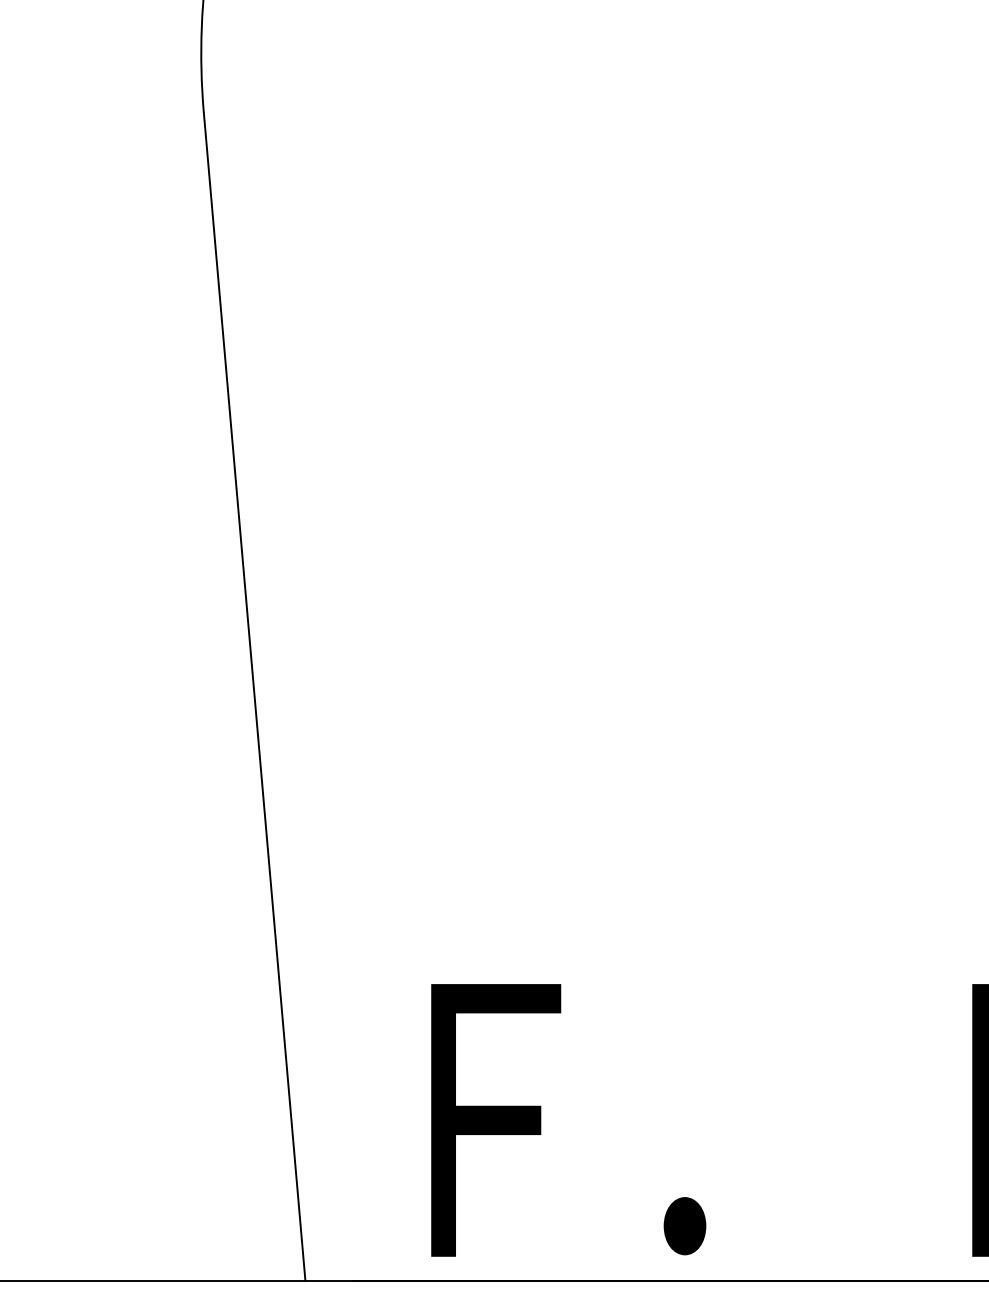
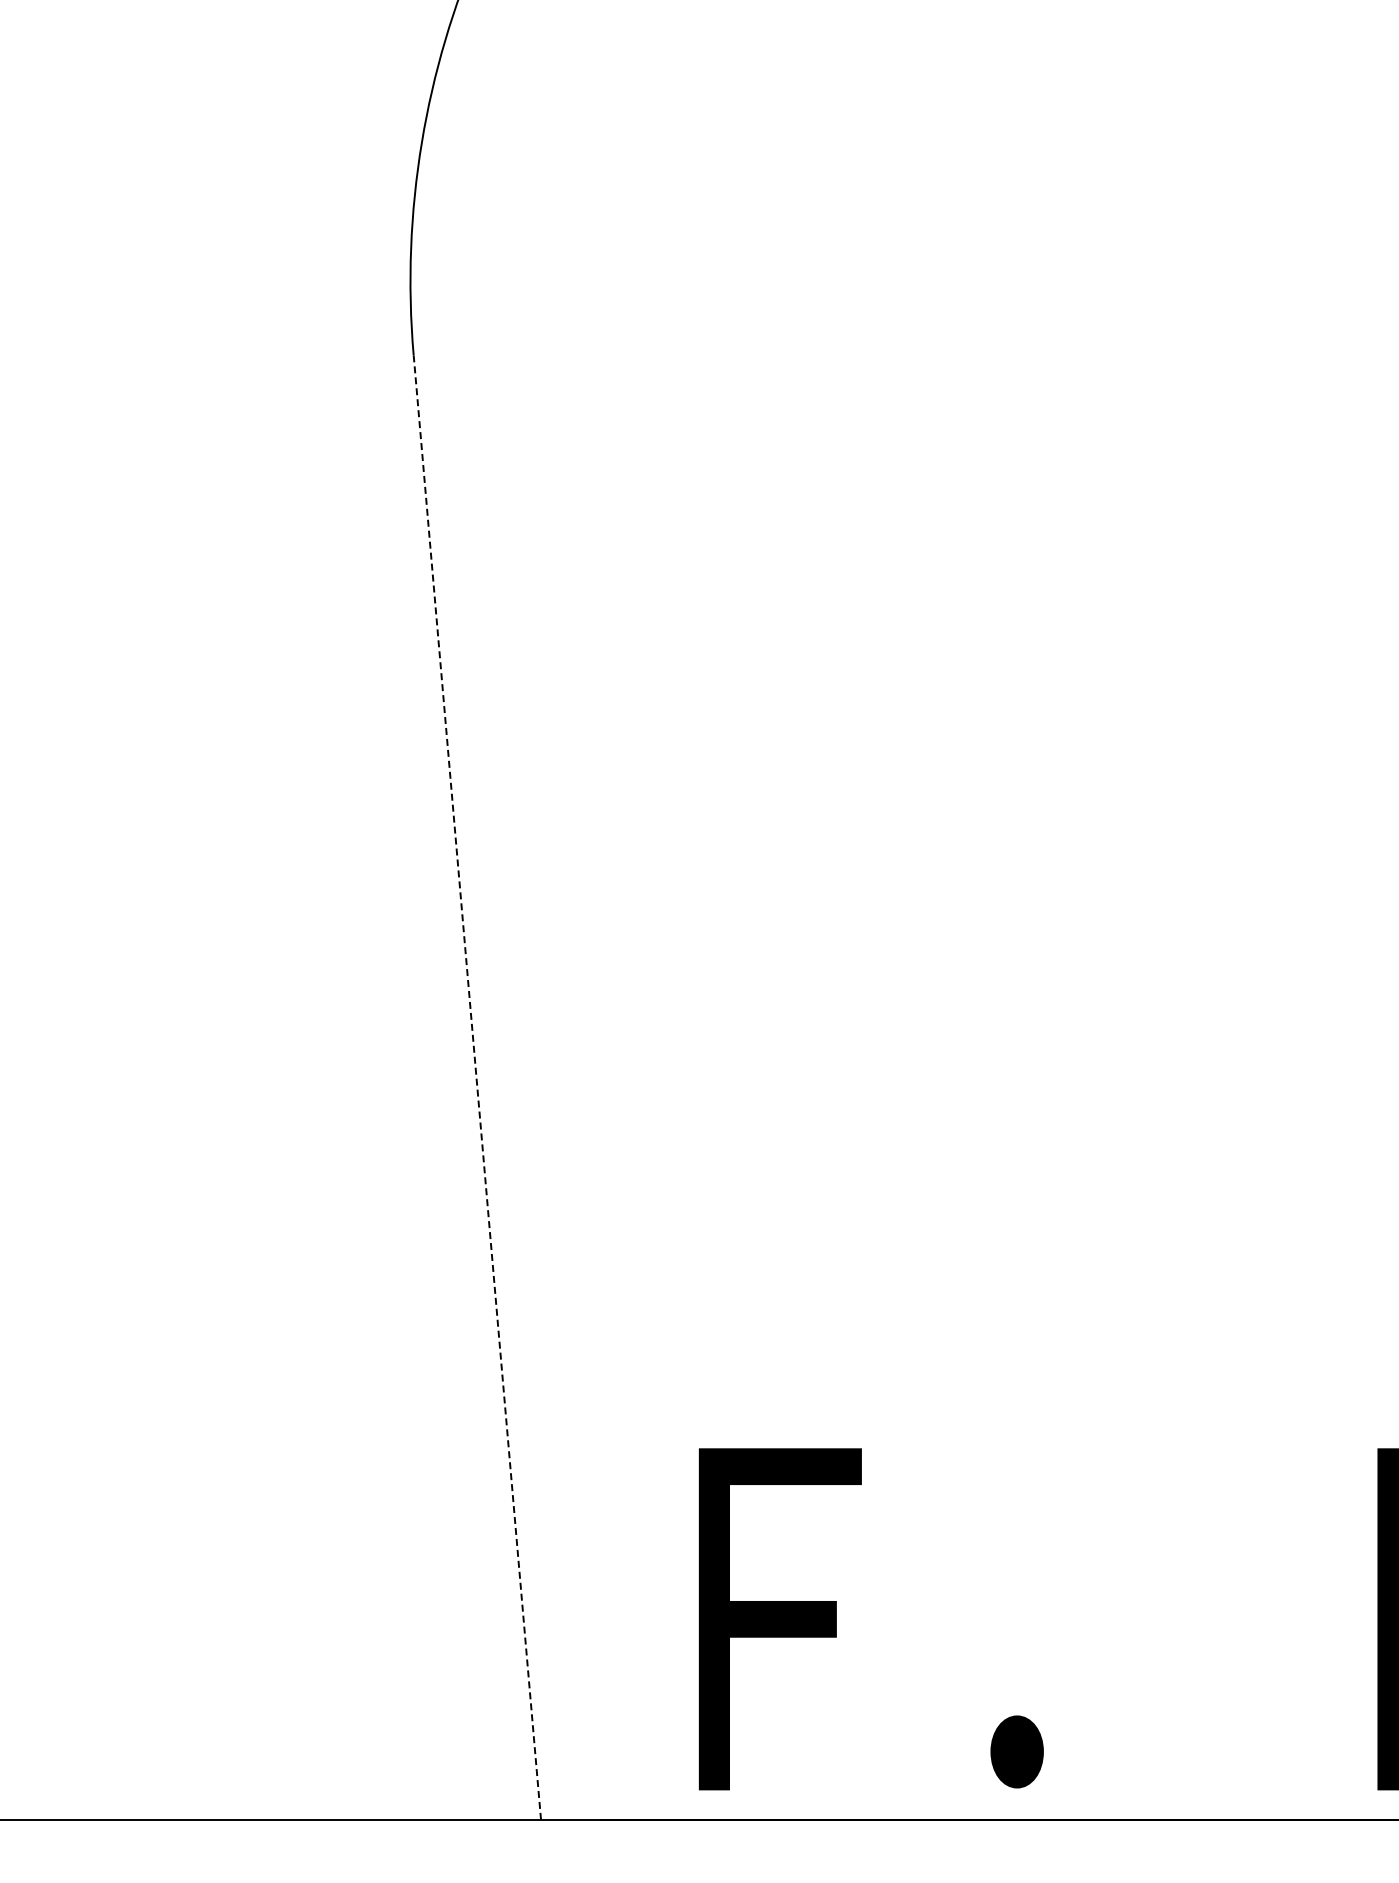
line: (254, 697) -> (477, 1088), solid -> dashed

